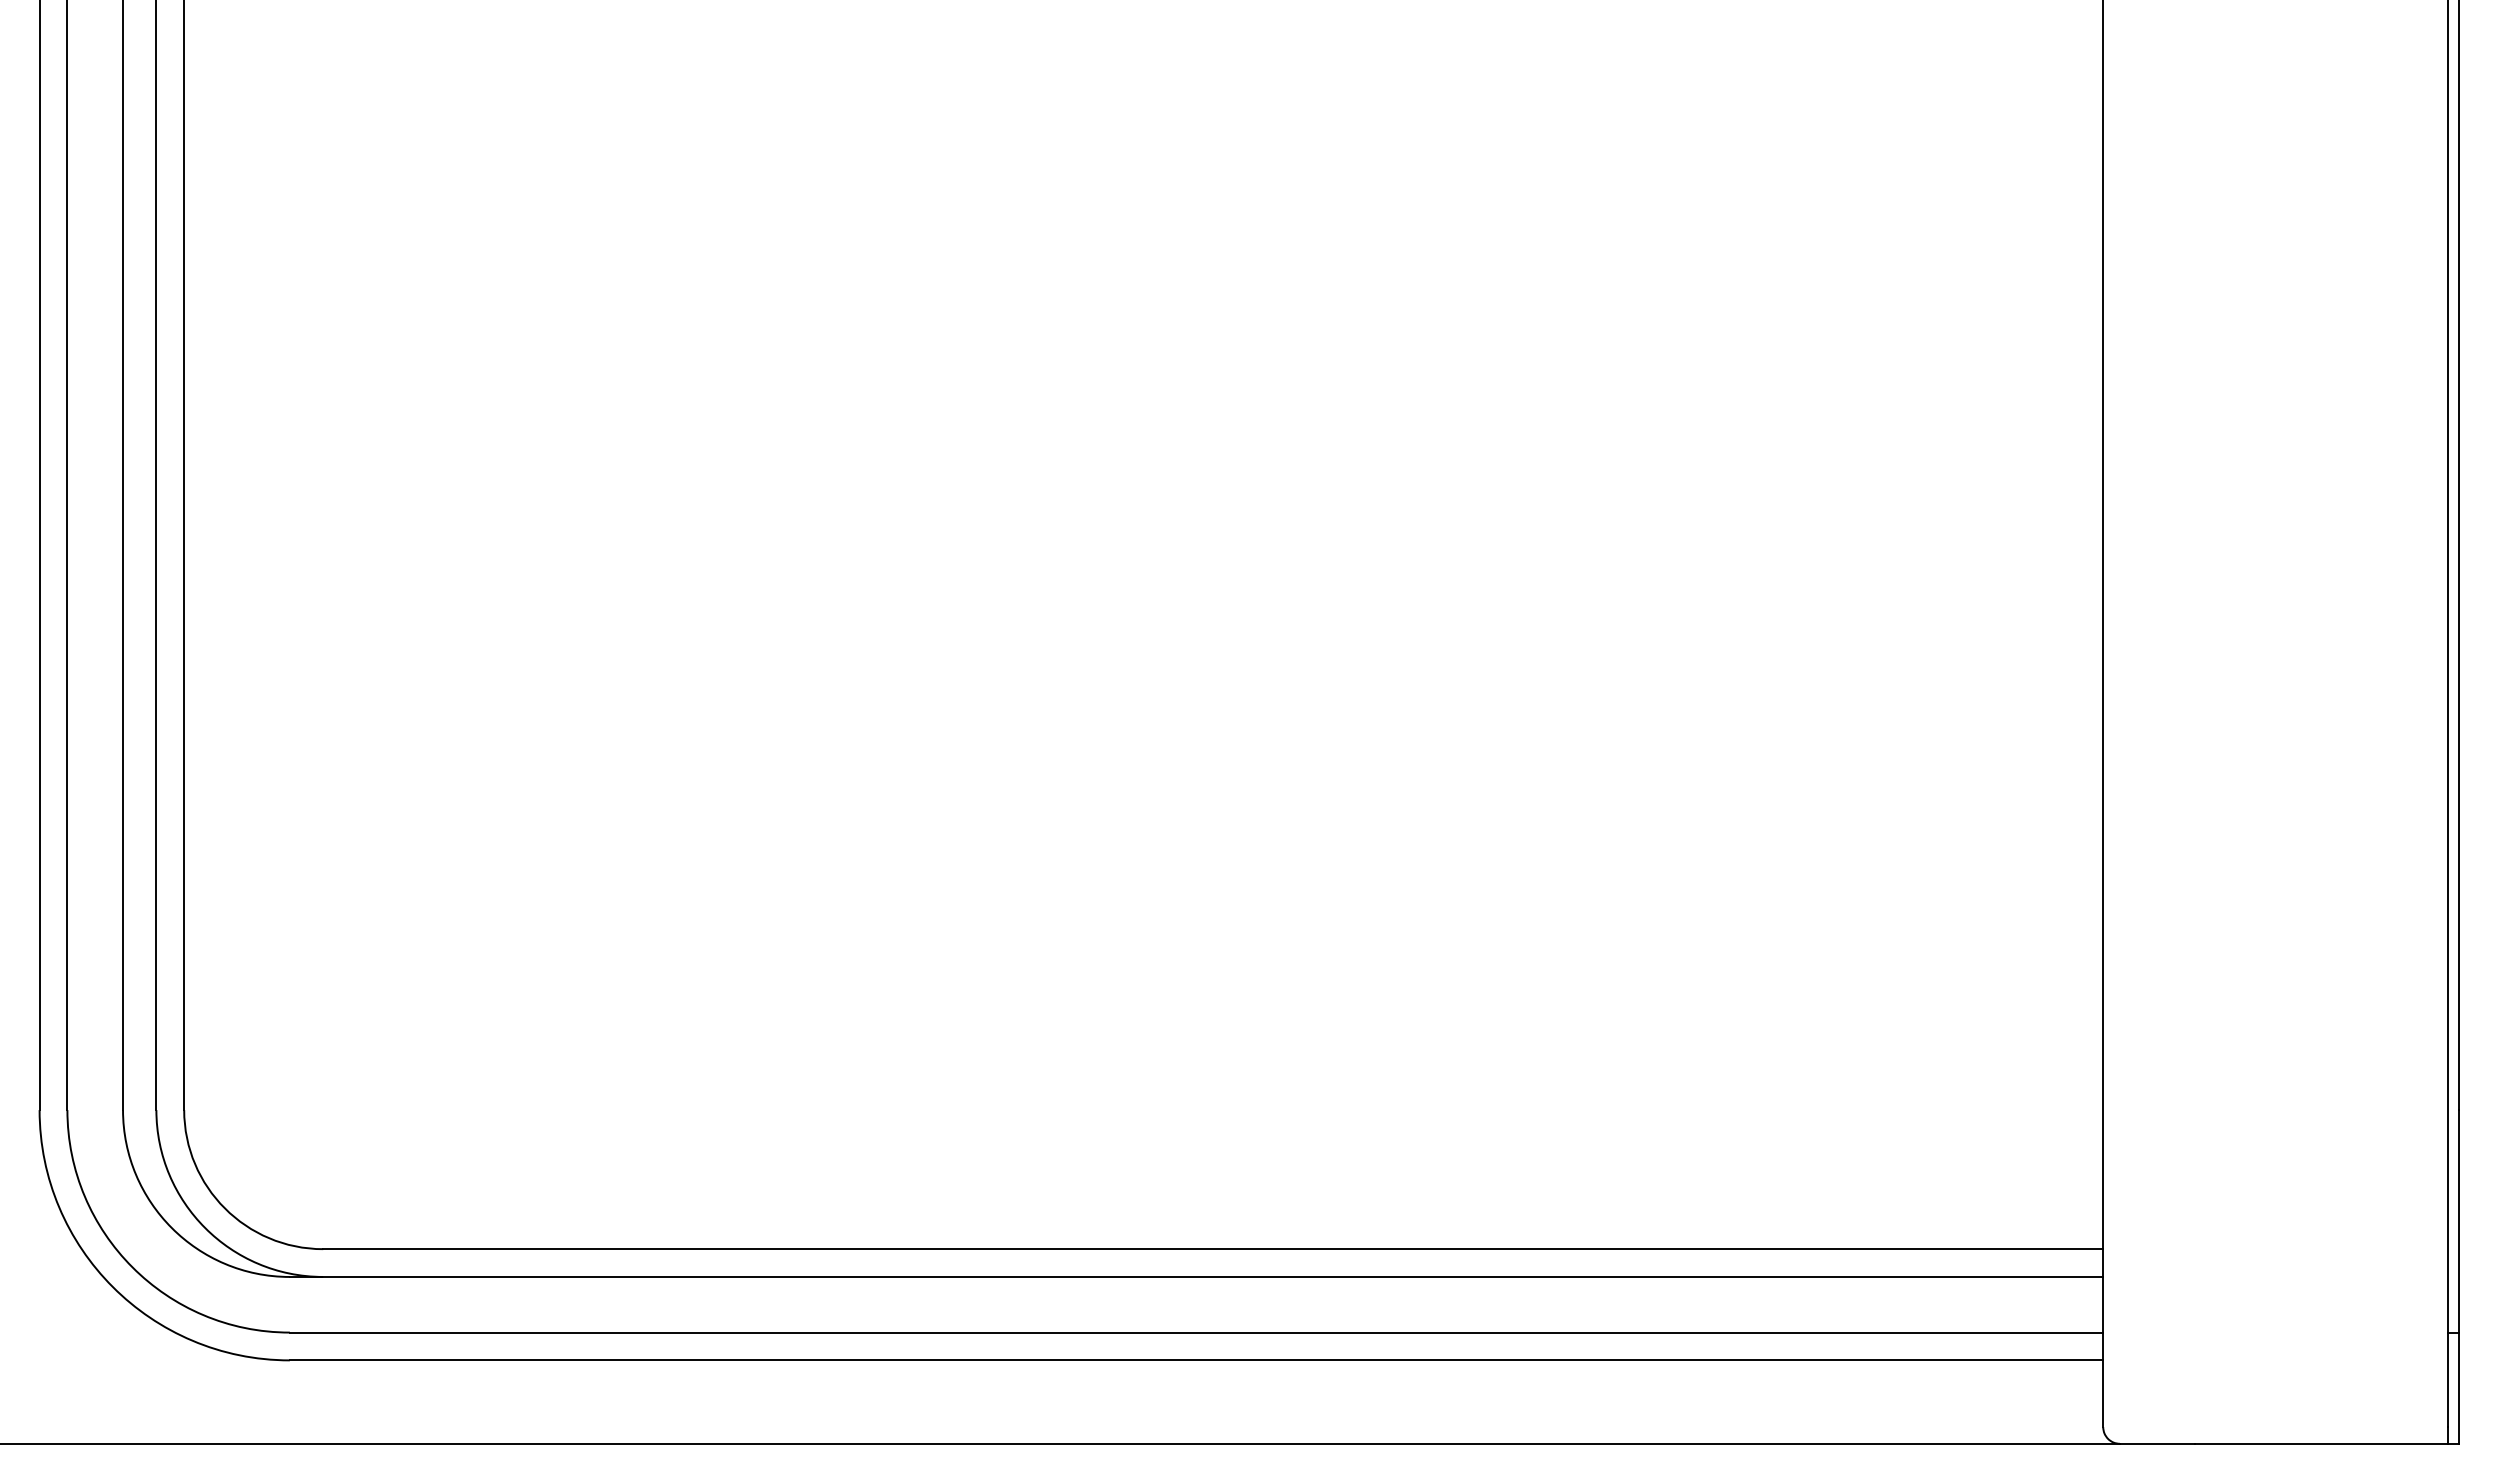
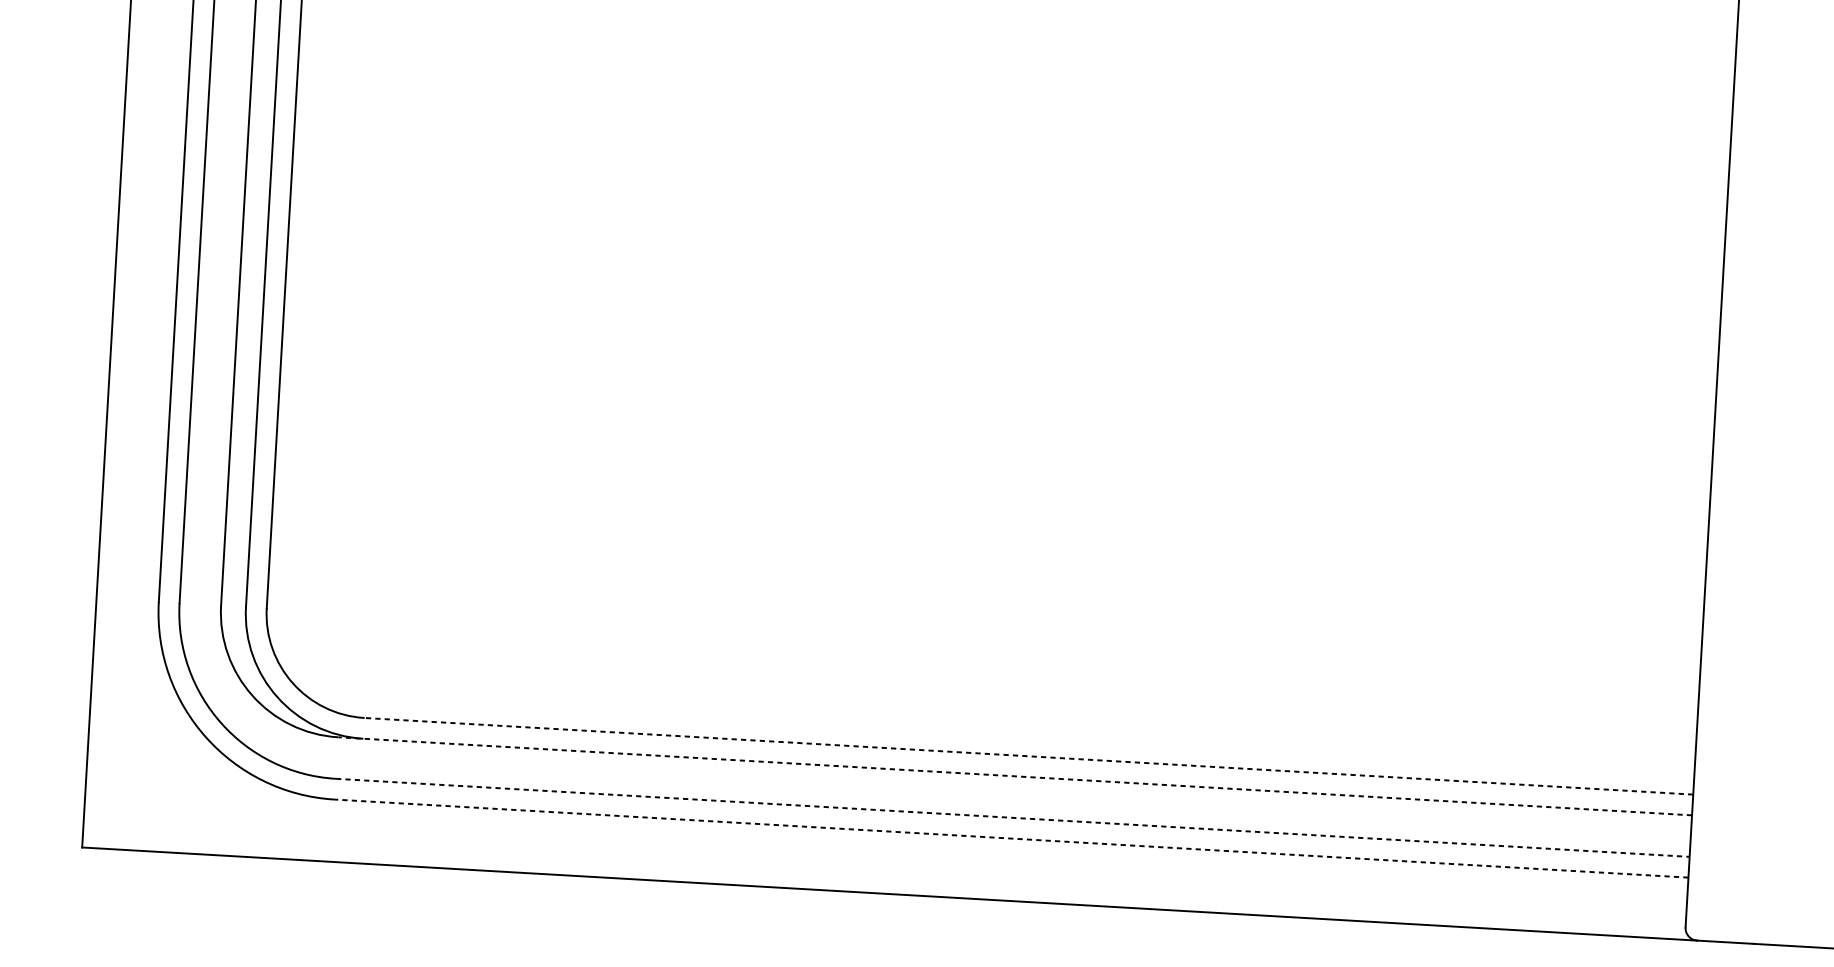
line: (1213, 1249) -> (1029, 756), solid -> dashed
line: (1196, 1276) -> (1015, 775), solid -> dashed
line: (1196, 1332) -> (1012, 817), solid -> dashed
line: (1196, 1360) -> (1011, 838), solid -> dashed

